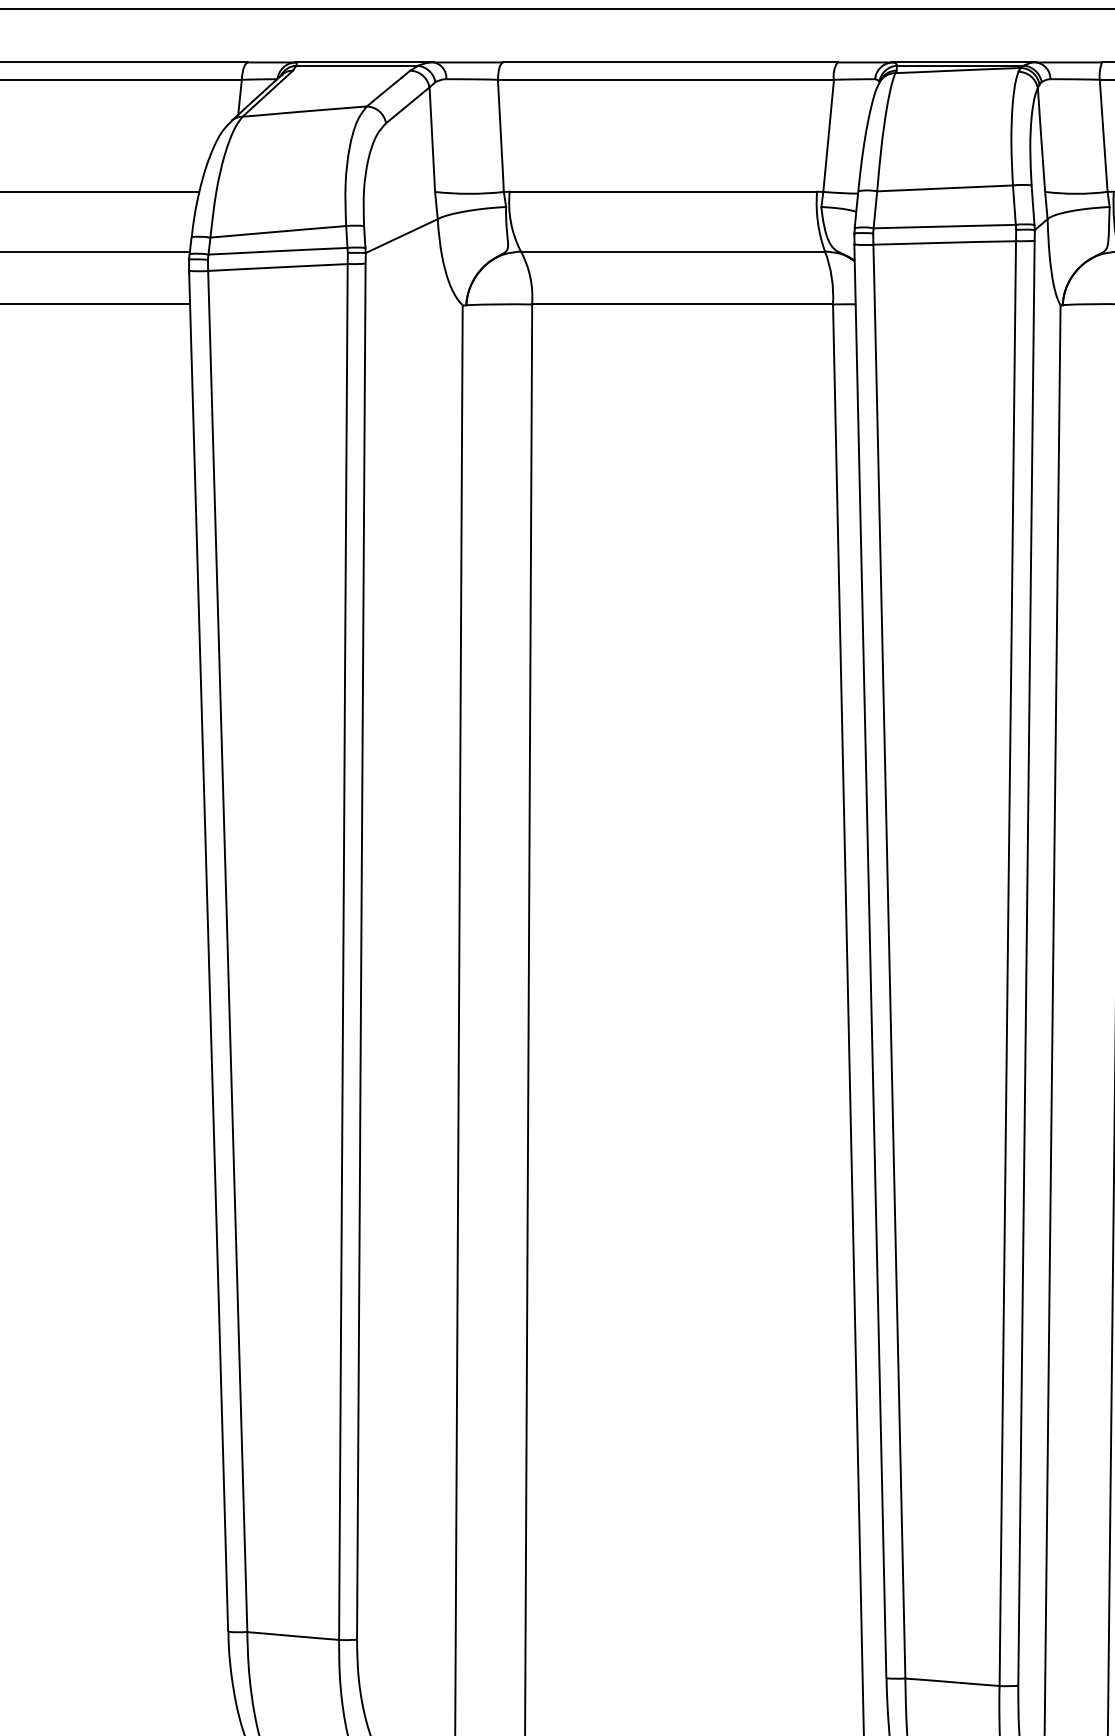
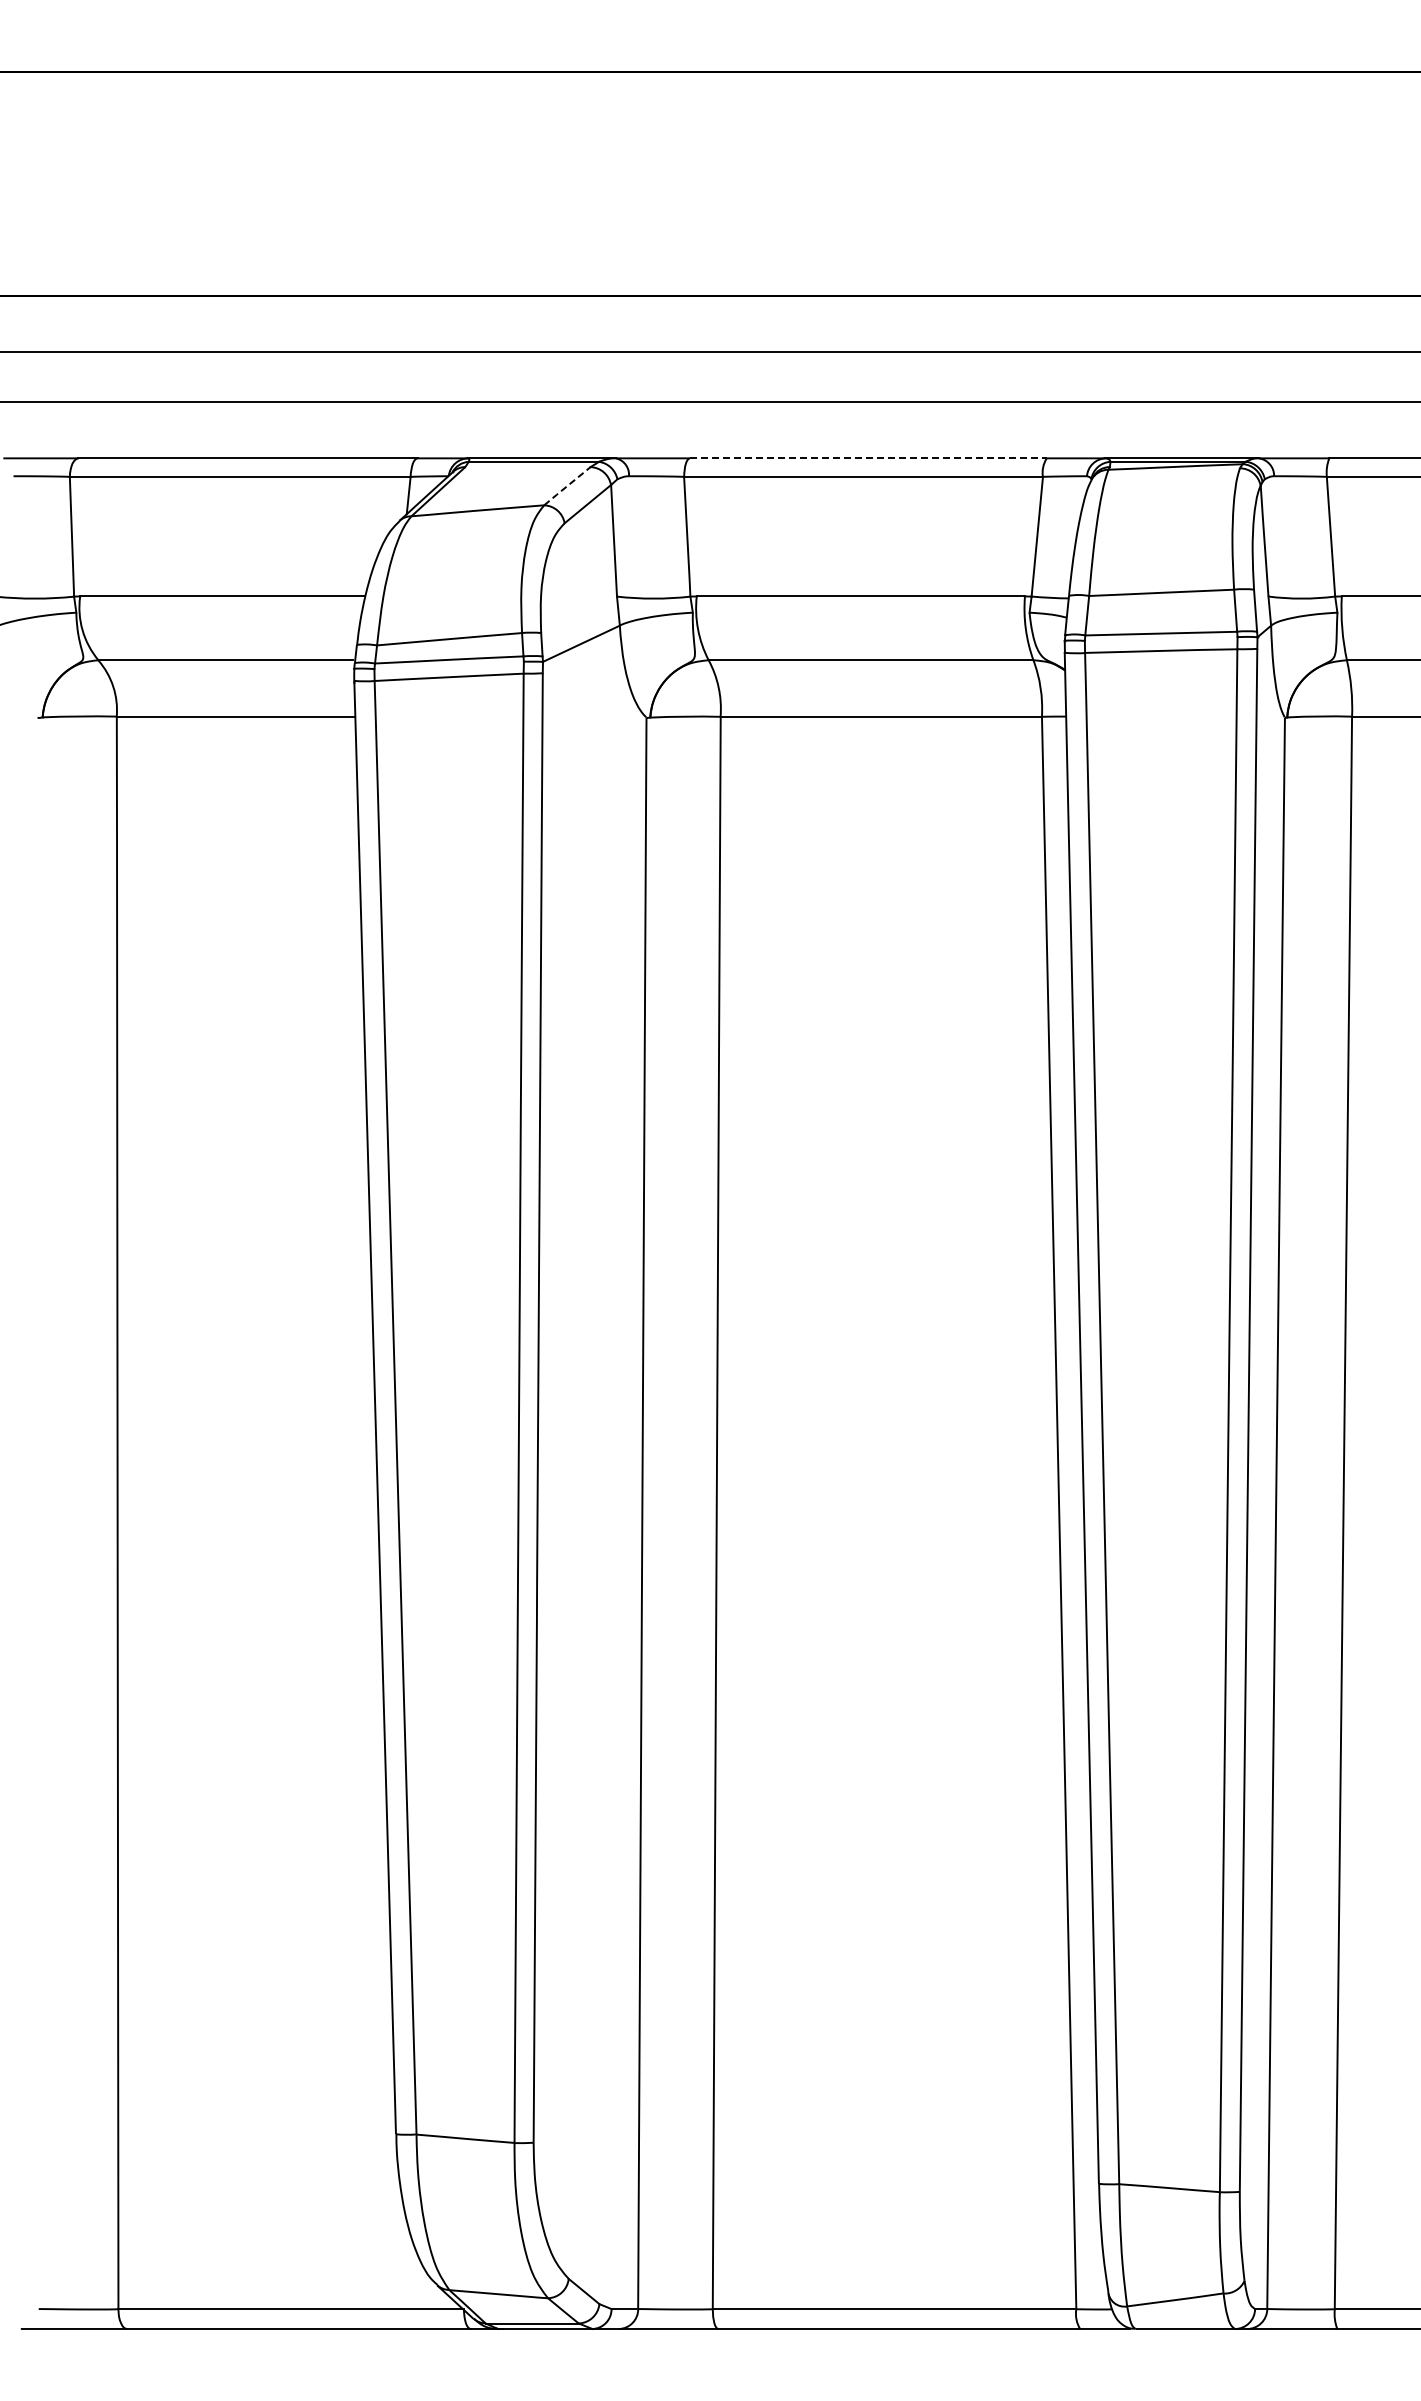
line: (670, 62) -> (868, 458), solid -> dashed
line: (387, 88) -> (566, 486), solid -> dashed

